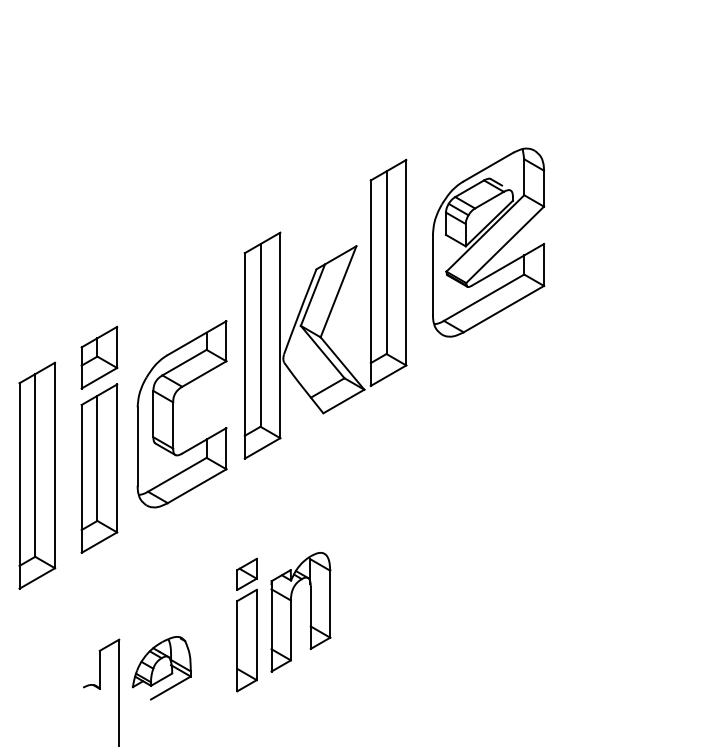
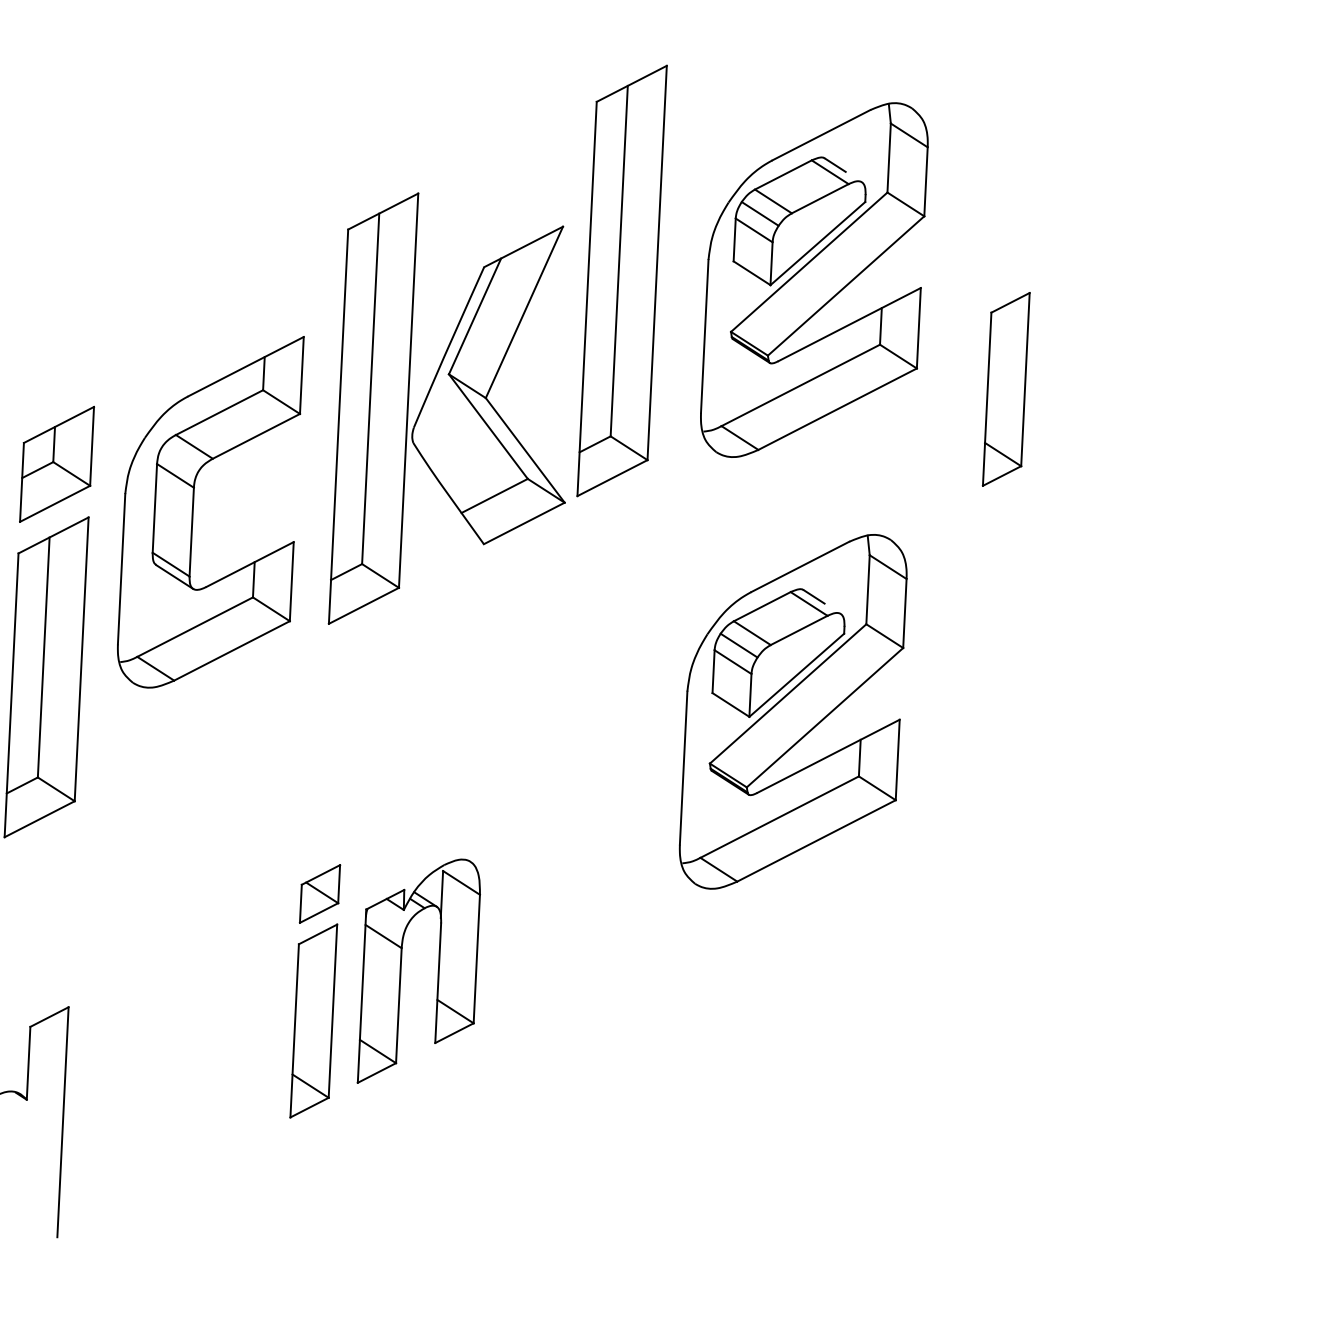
part: (590, 294) -> (1005, 389), added
part: (325, 308) -> (497, 343), moved
part: (173, 414) -> (193, 511), moved
part: (488, 467) -> (793, 711), added
part: (161, 668) -> (147, 1066), removed

